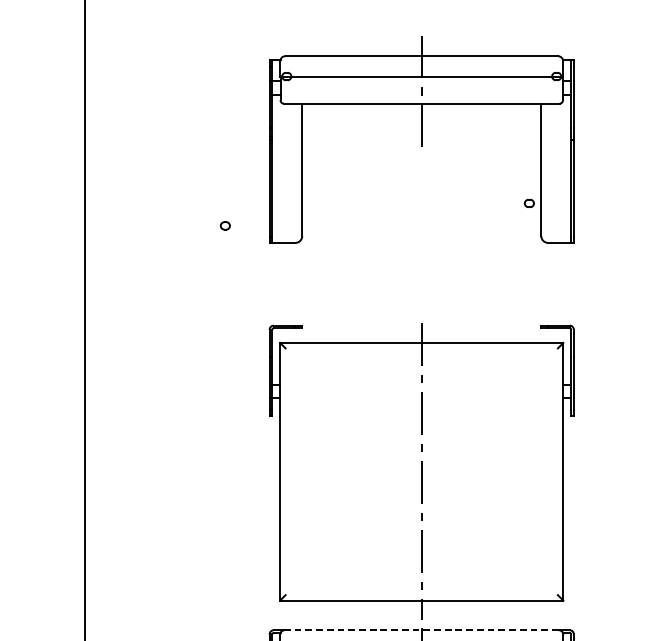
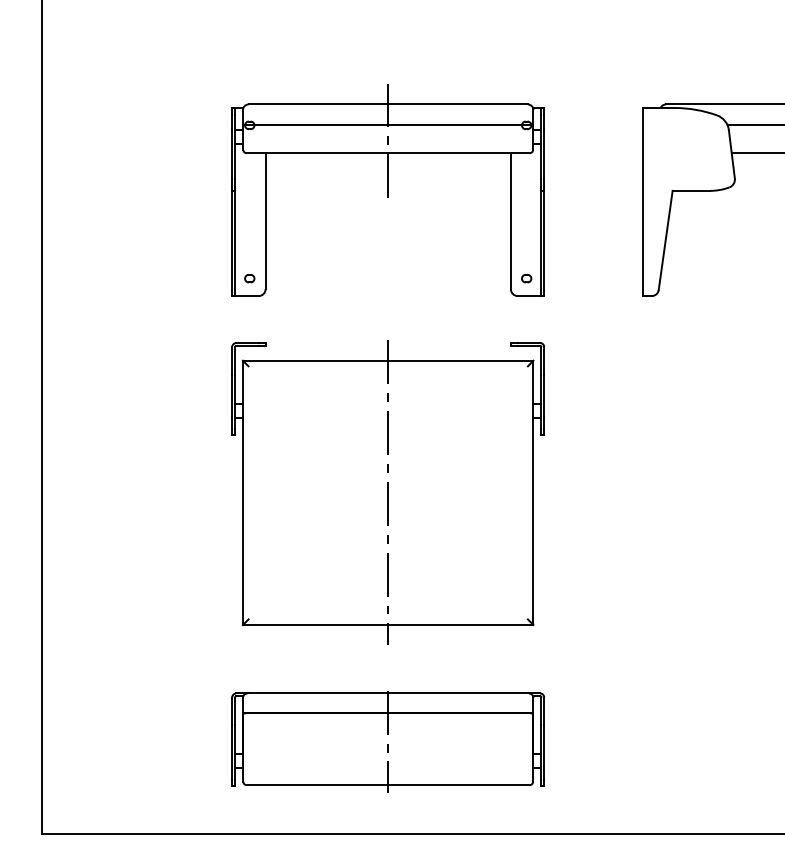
part: (529, 203) -> (526, 278), moved
part: (225, 225) -> (249, 278), moved
part: (422, 471) -> (388, 492), moved
line: (422, 630) -> (388, 693), dashed -> solid

